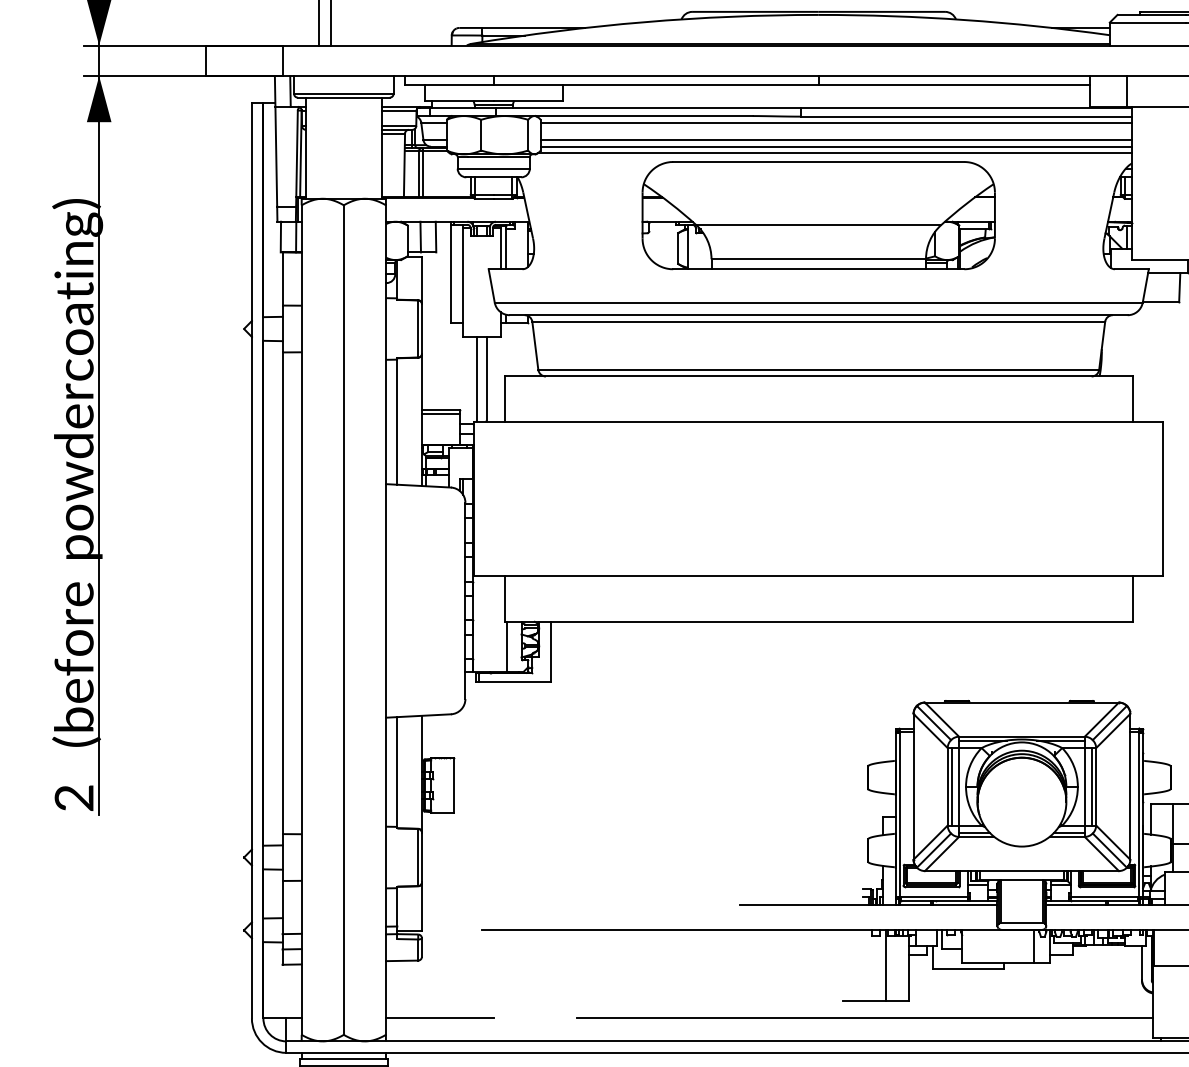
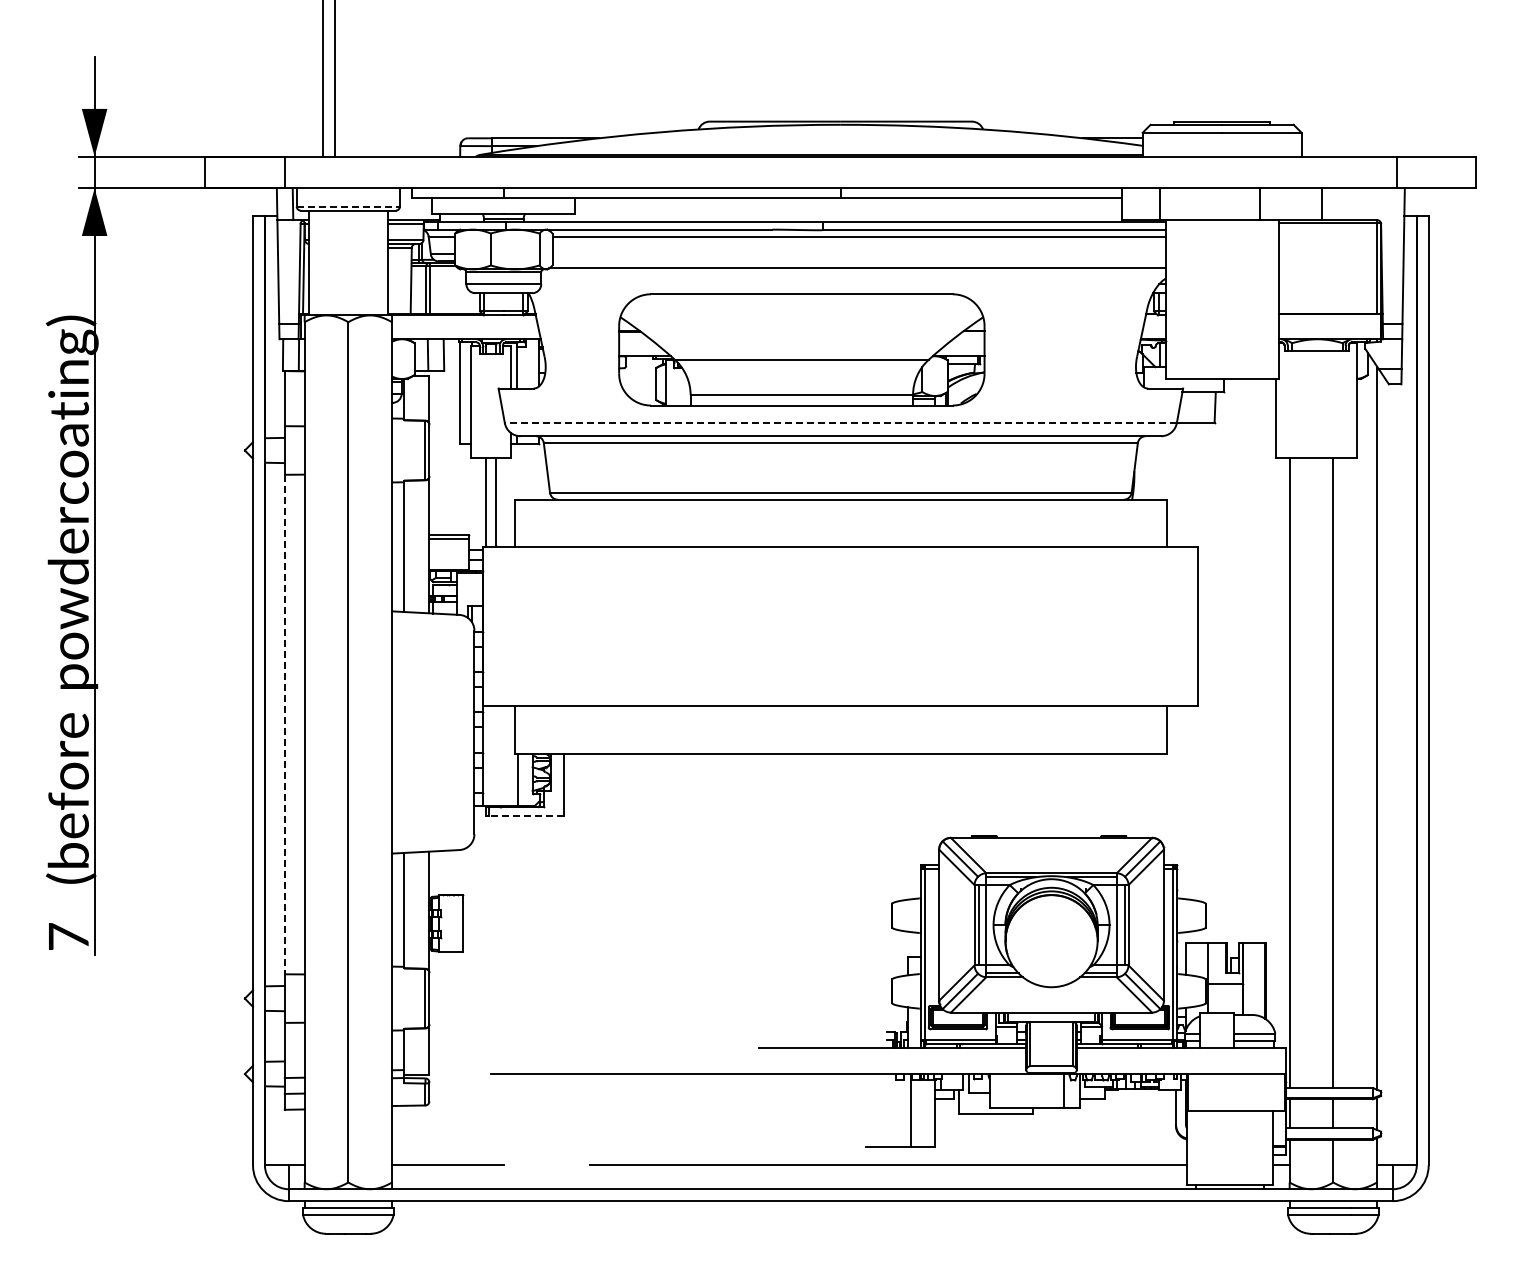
line: (343, 93) -> (348, 206), solid -> dashed
line: (835, 140) -> (858, 254), removed
line: (835, 146) -> (858, 261), removed
part: (818, 215) -> (801, 349), moved
line: (818, 302) -> (840, 423), solid -> dashed
line: (282, 593) -> (284, 724), solid -> dashed
line: (514, 681) -> (525, 816), solid -> dashed
text: (73, 797) -> (68, 936), 2 -> 7

